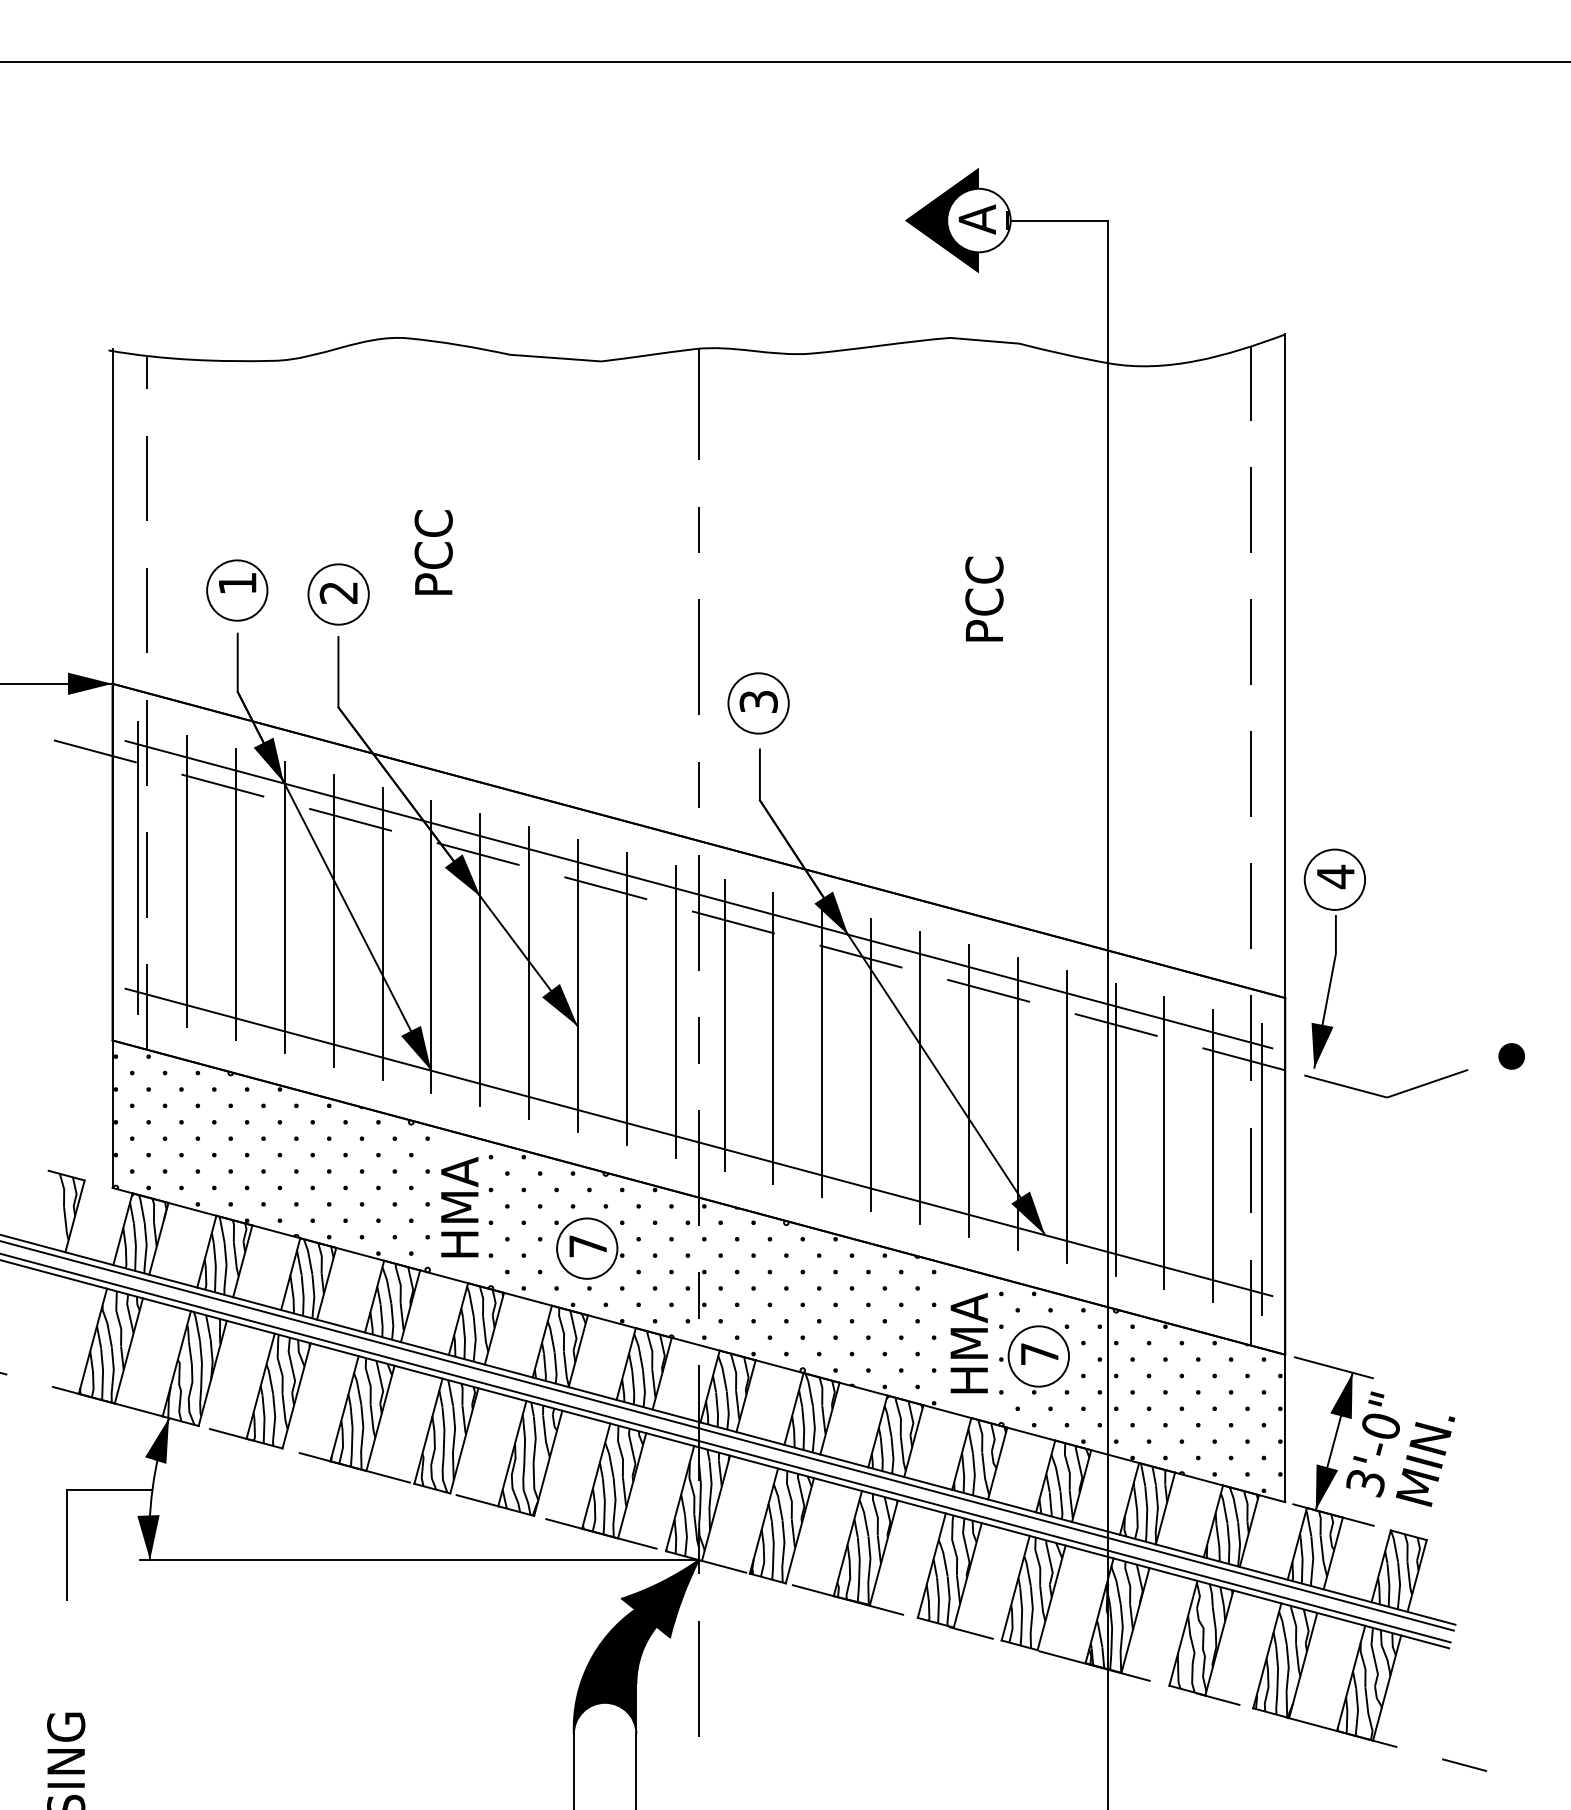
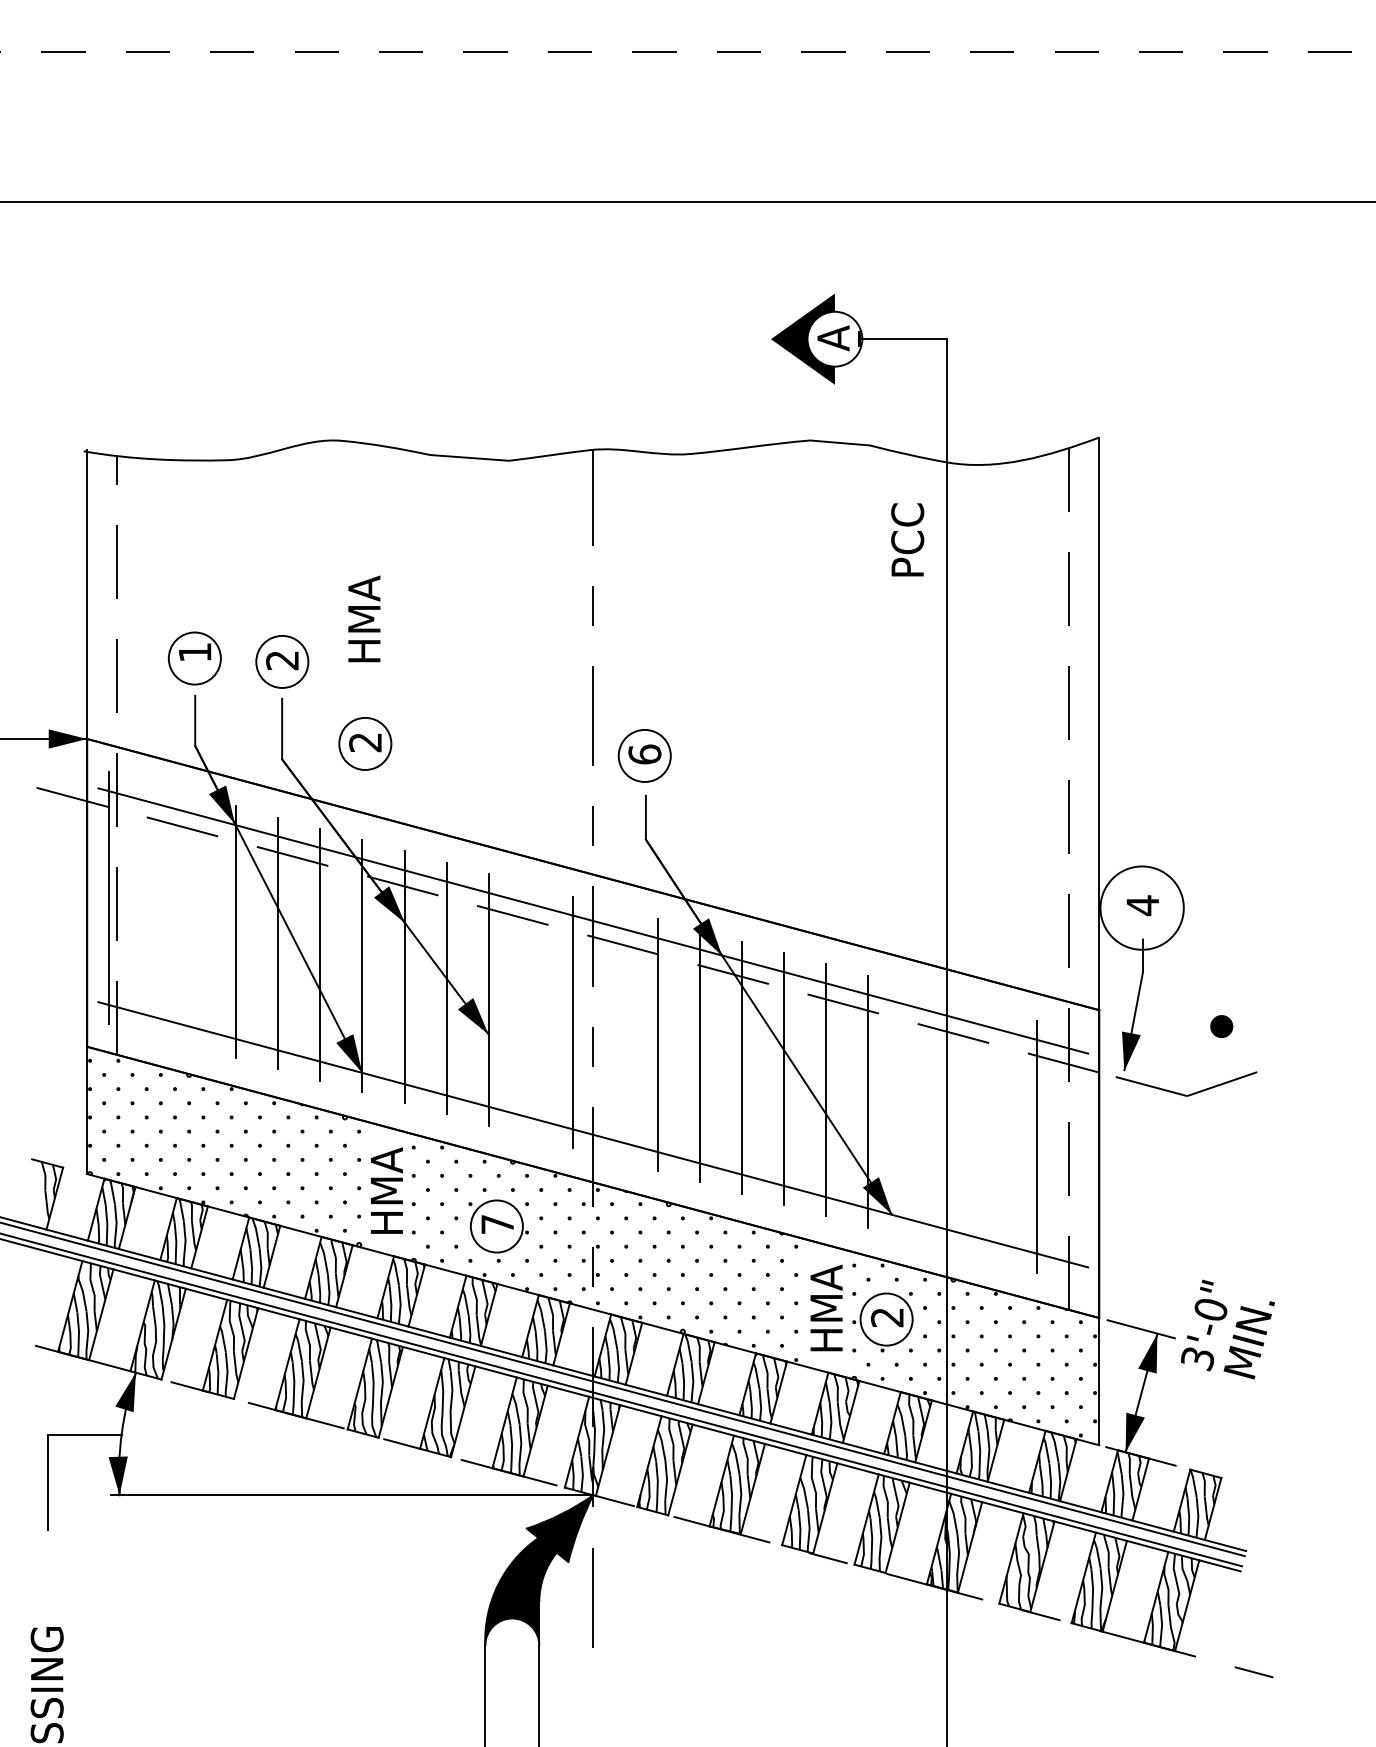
text: (432, 541) -> (363, 616), PCC -> HMA
text: (984, 598) -> (907, 539), moved
part: (435, 689) -> (365, 743), added
text: (758, 701) -> (644, 754), 3 -> 6
circle: (1335, 880) -> (1142, 908), size x1.6
line: (187, 881) -> (151, 909), removed
line: (235, 894) -> (193, 920), removed
line: (627, 999) -> (531, 1011), removed
line: (724, 1025) -> (615, 1033), removed
part: (1511, 1056) -> (1221, 1026), moved
line: (1066, 1116) -> (910, 1112), removed
line: (1115, 1130) -> (952, 1124), removed
line: (1163, 1143) -> (994, 1135), removed
line: (1262, 1168) -> (1079, 1157), removed
text: (1038, 1354) -> (886, 1317), 7 -> 2
text: (1400, 1449) -> (1227, 1329), moved

